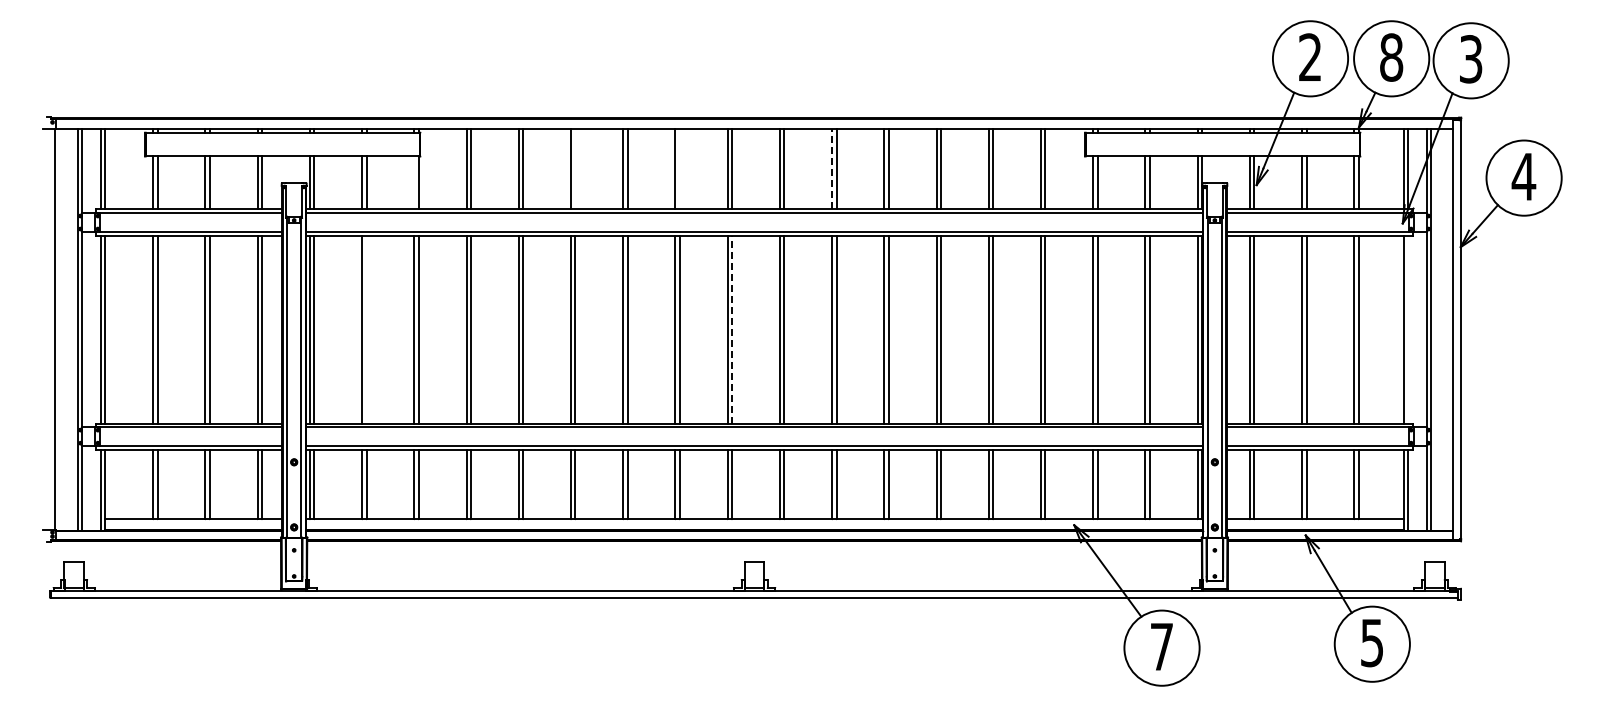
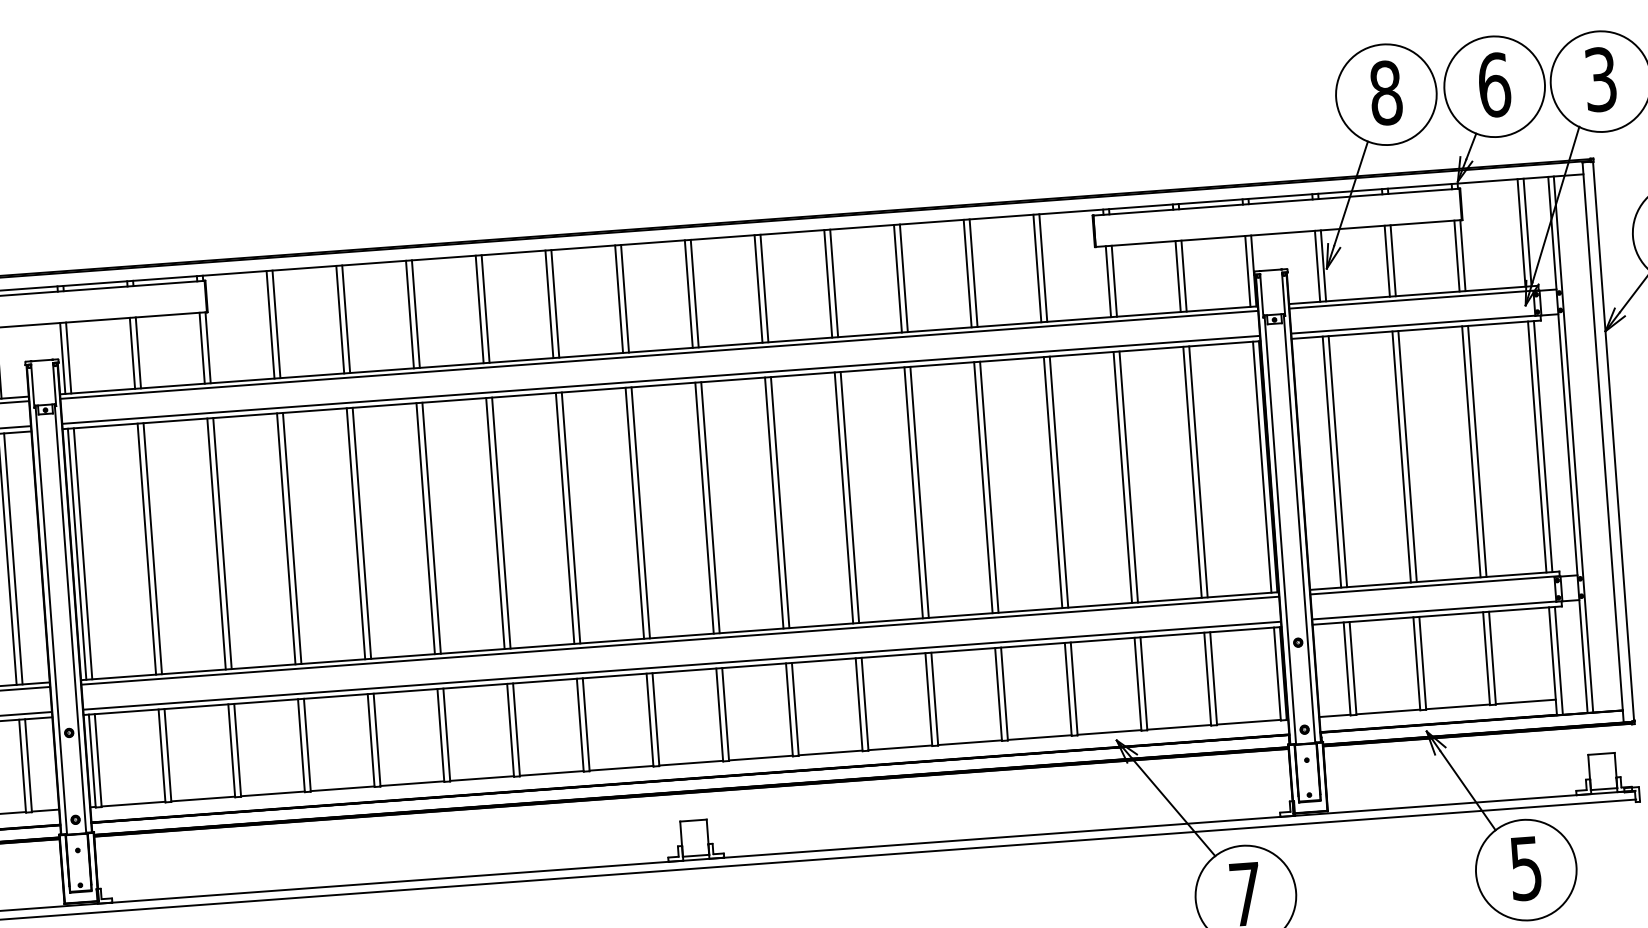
text: (1310, 57) -> (1386, 92), 2 -> 8
text: (1391, 57) -> (1494, 85), 8 -> 6
line: (575, 168) -> (415, 313), added
line: (679, 168) -> (554, 302), added
line: (832, 168) -> (759, 287), dashed -> solid
line: (414, 182) -> (202, 347), added
line: (366, 329) -> (152, 548), added
line: (732, 329) -> (641, 512), dashed -> solid
line: (1408, 329) -> (1543, 446), added

